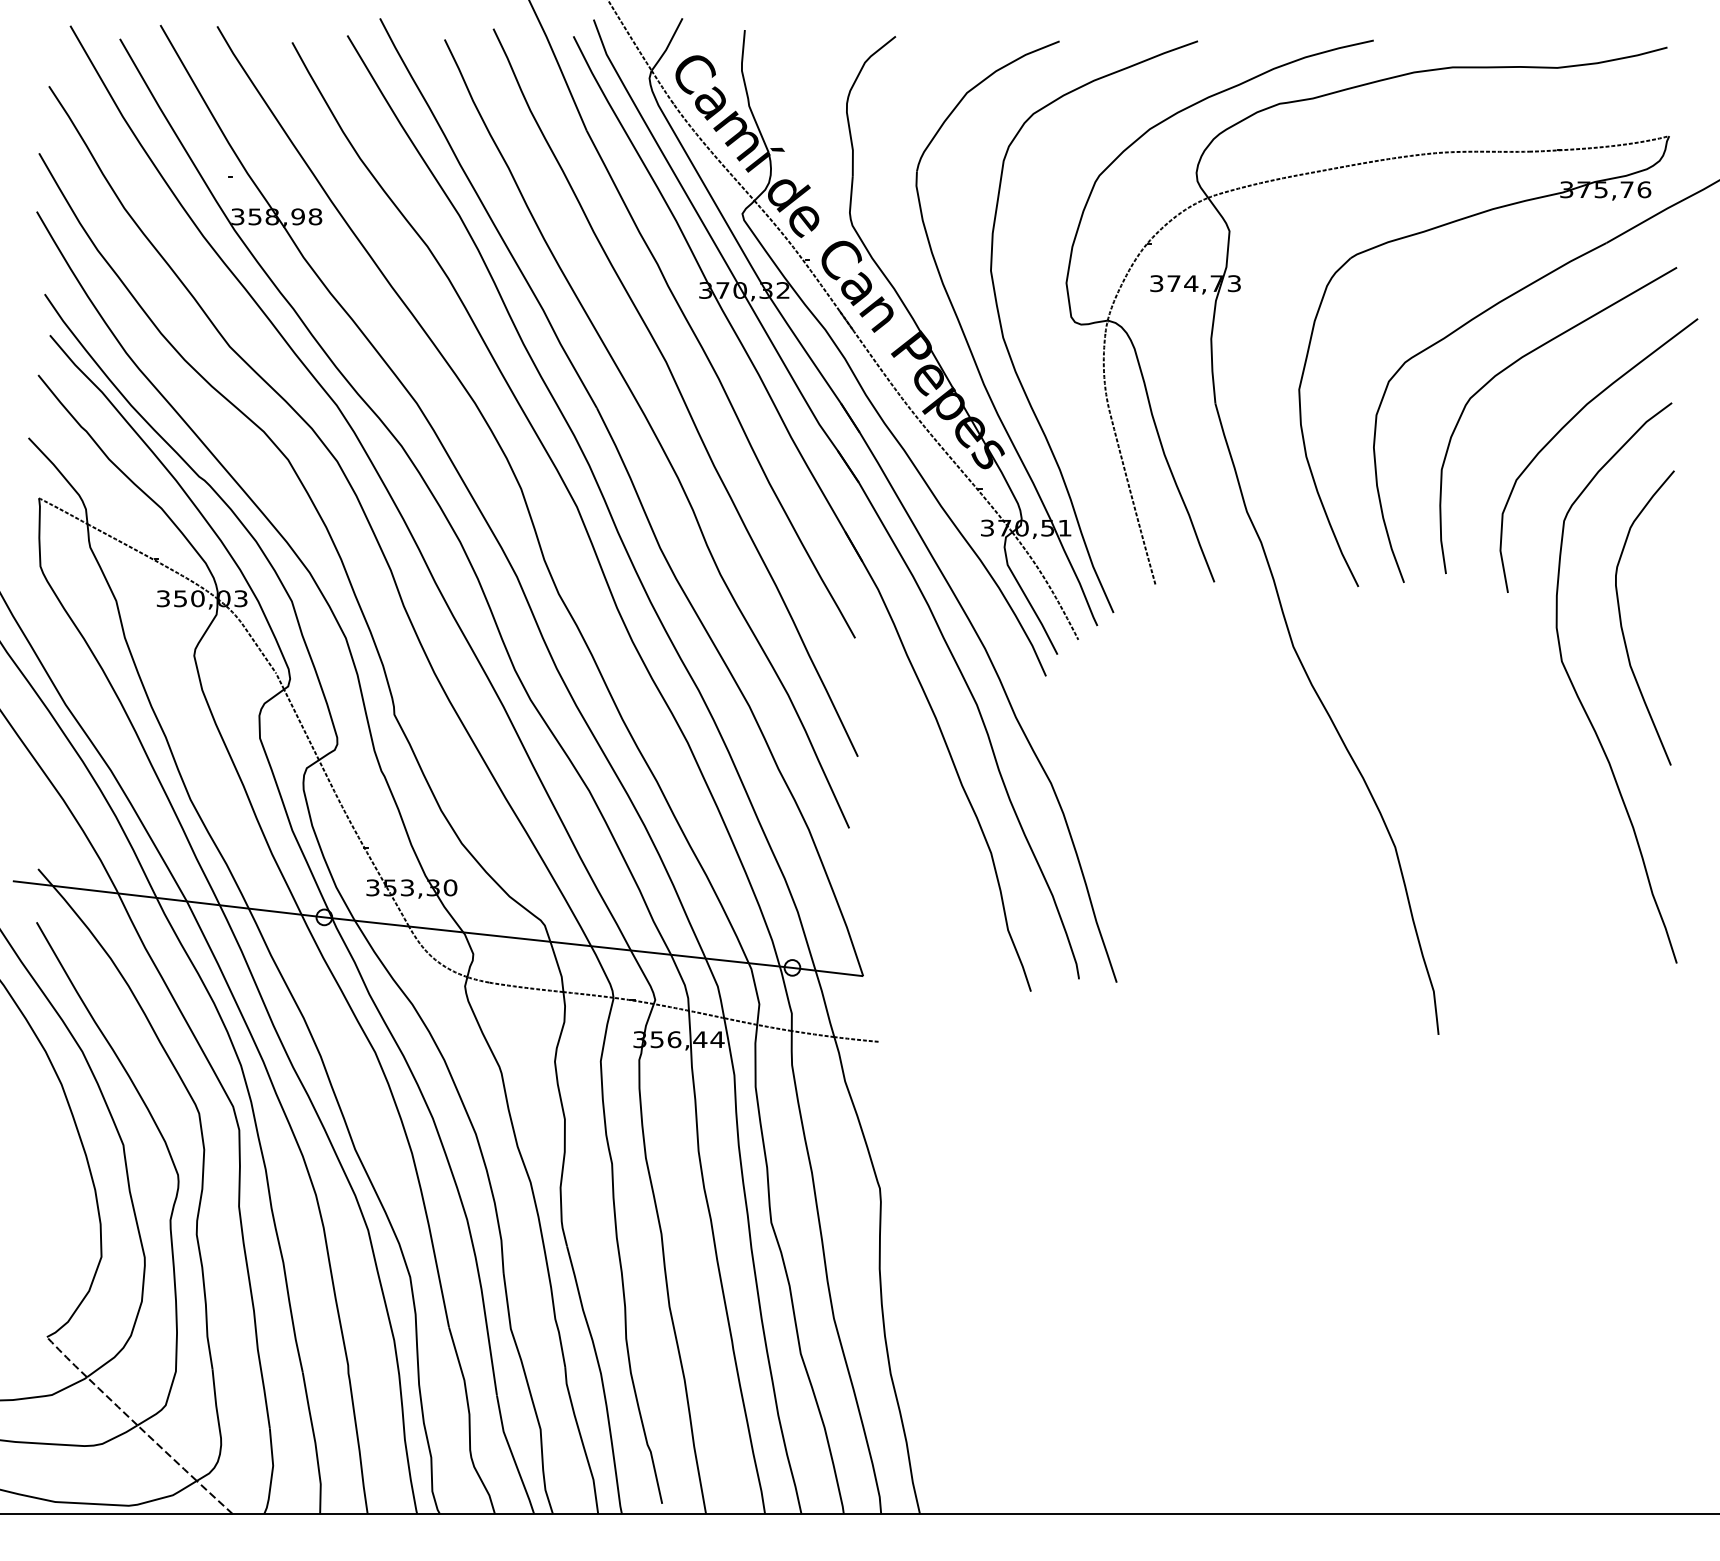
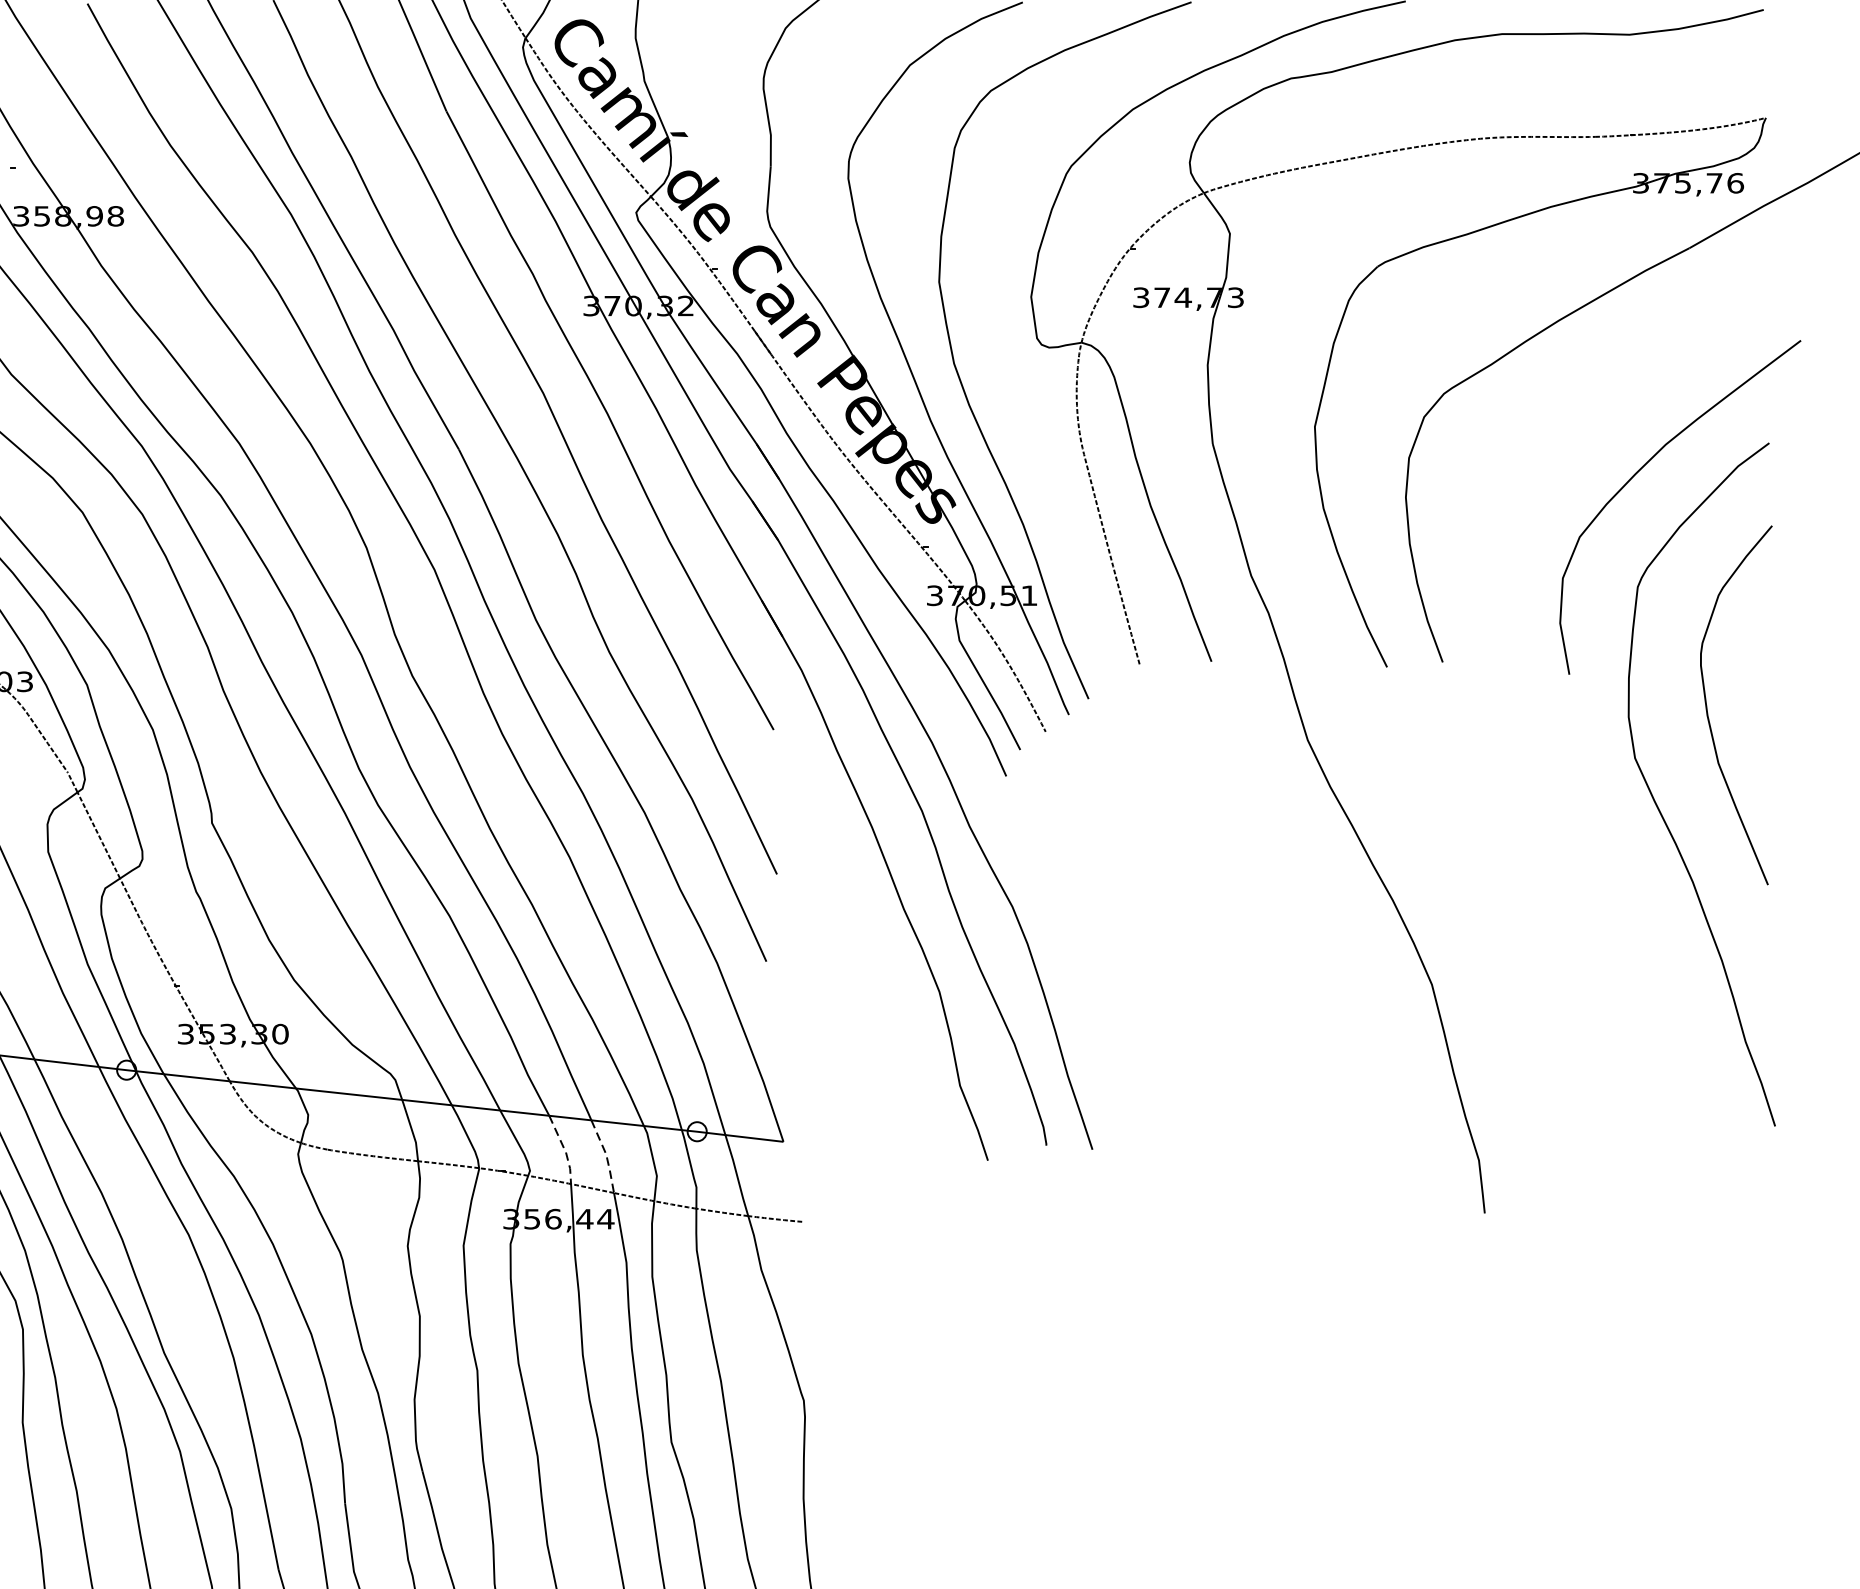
curve: (1515, 363) -> (1578, 395), removed
line: (684, 983) -> (565, 1150), solid -> dashed
line: (718, 987) -> (607, 1155), solid -> dashed

